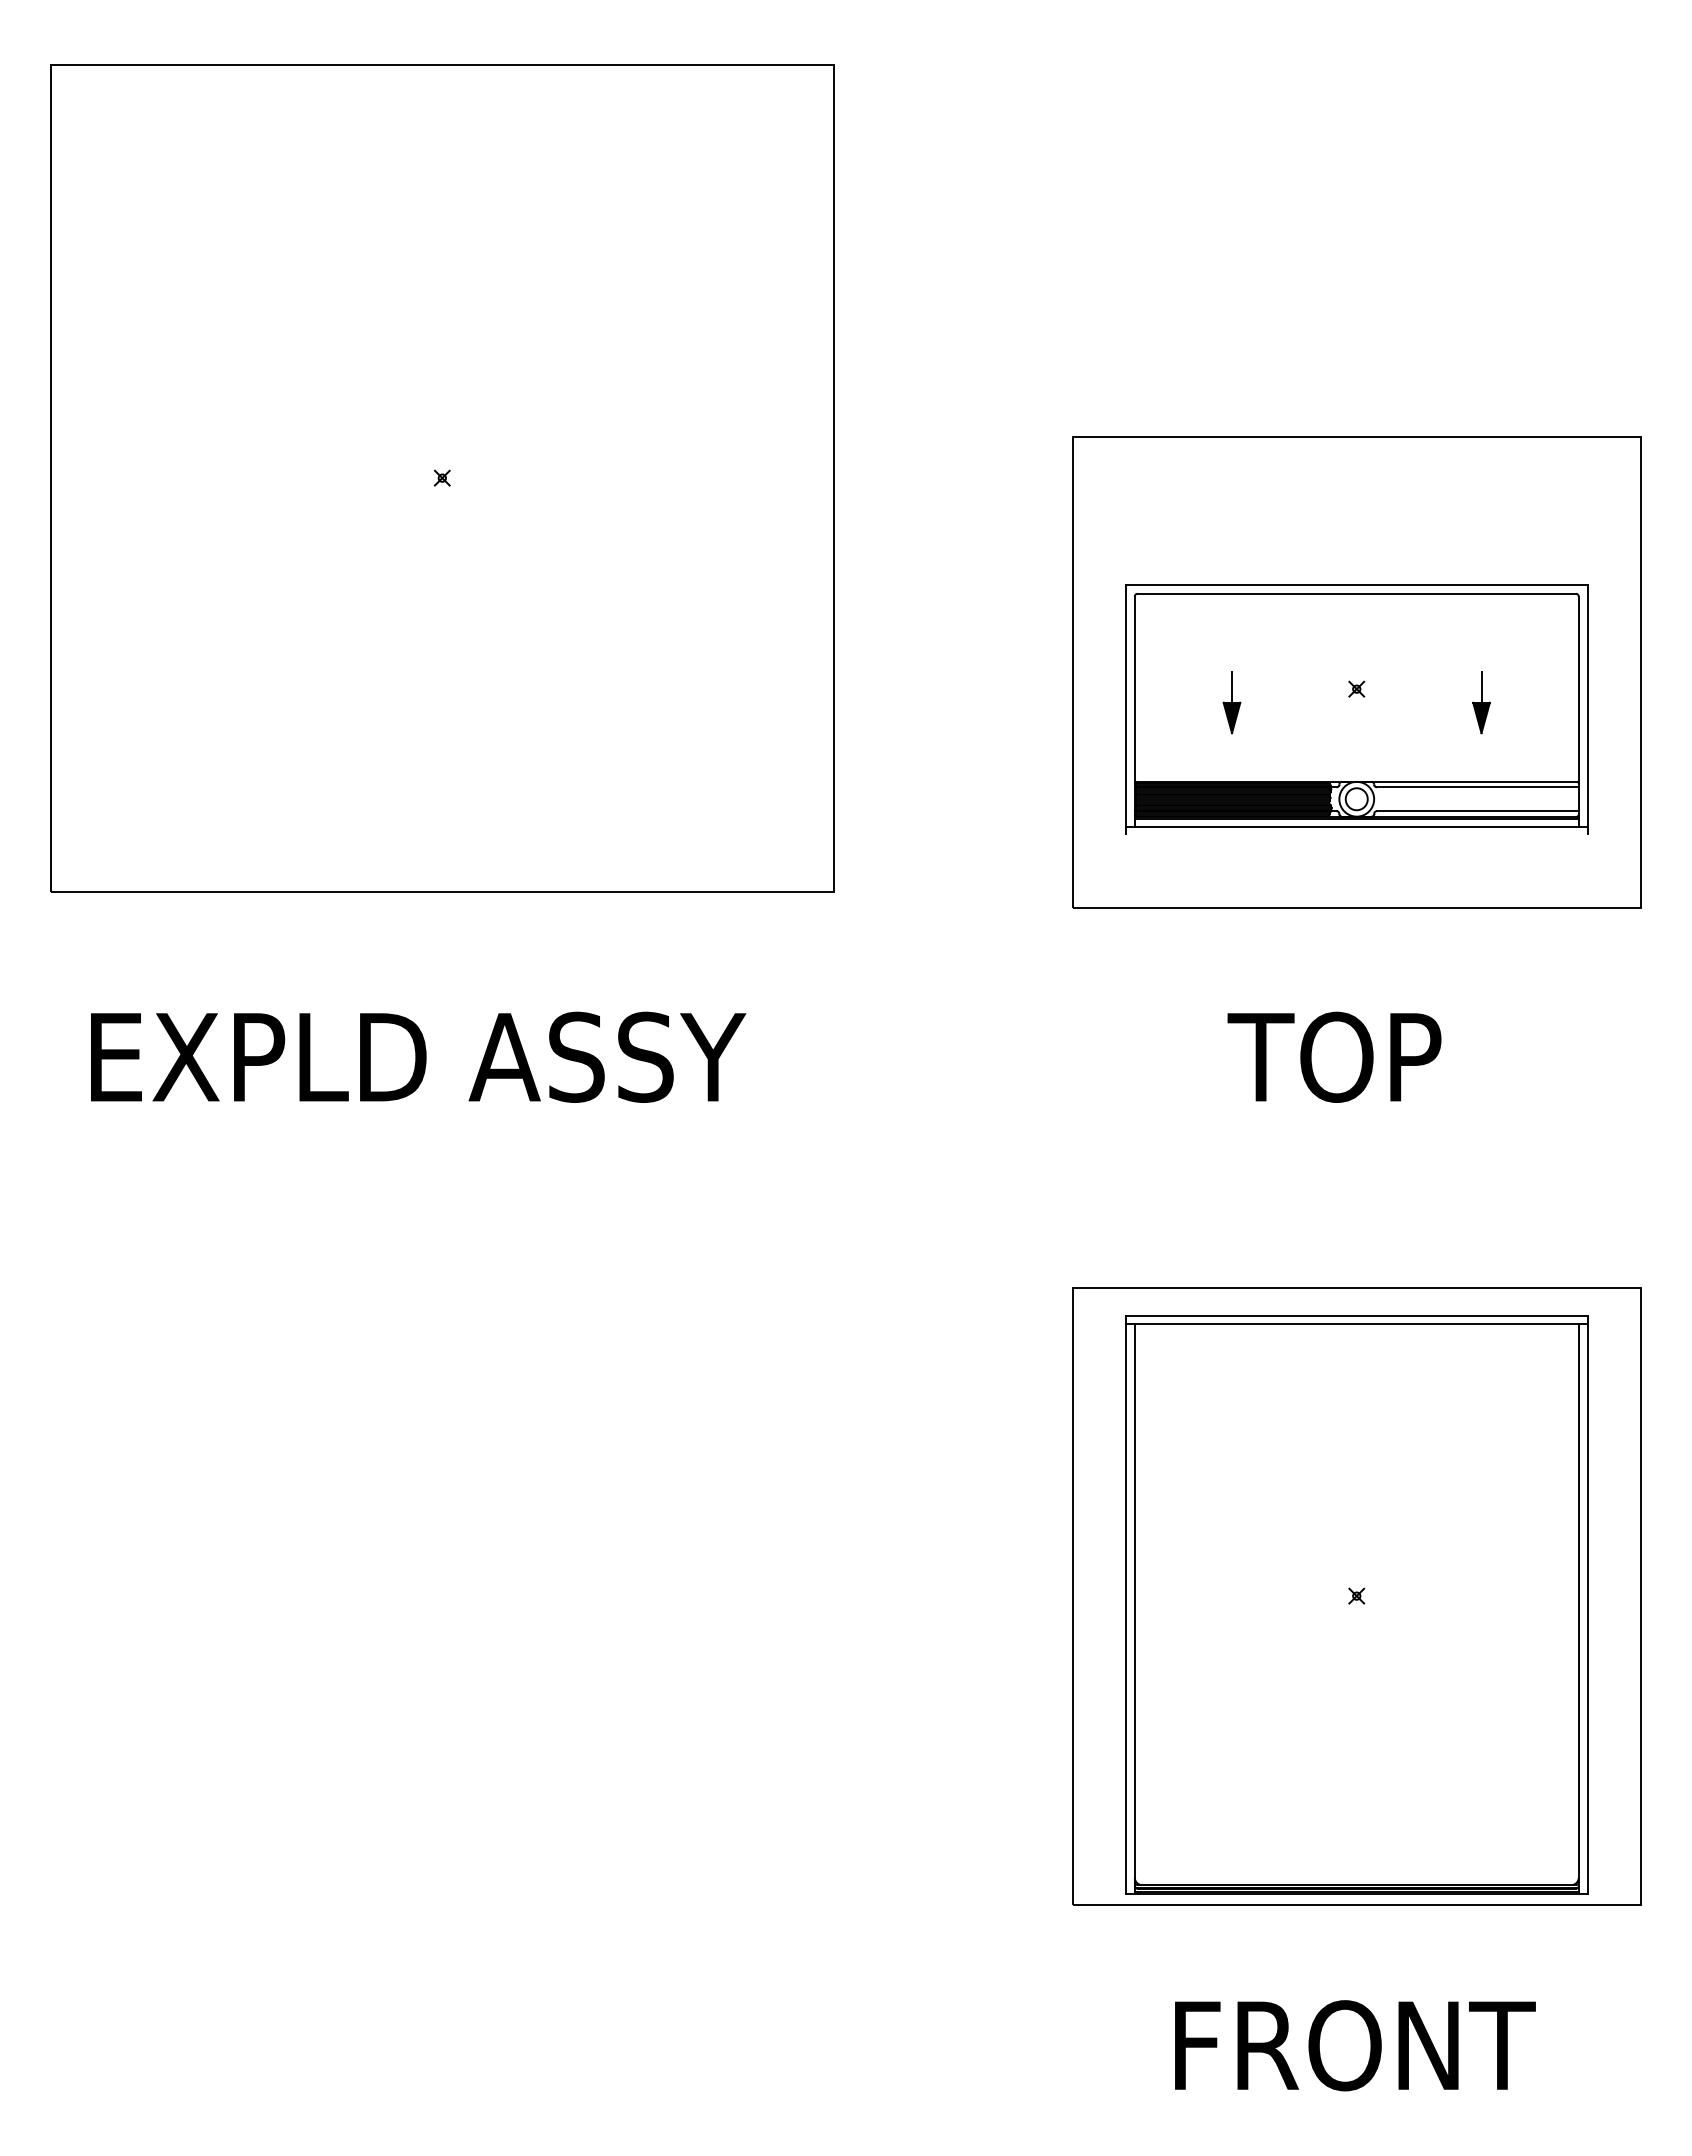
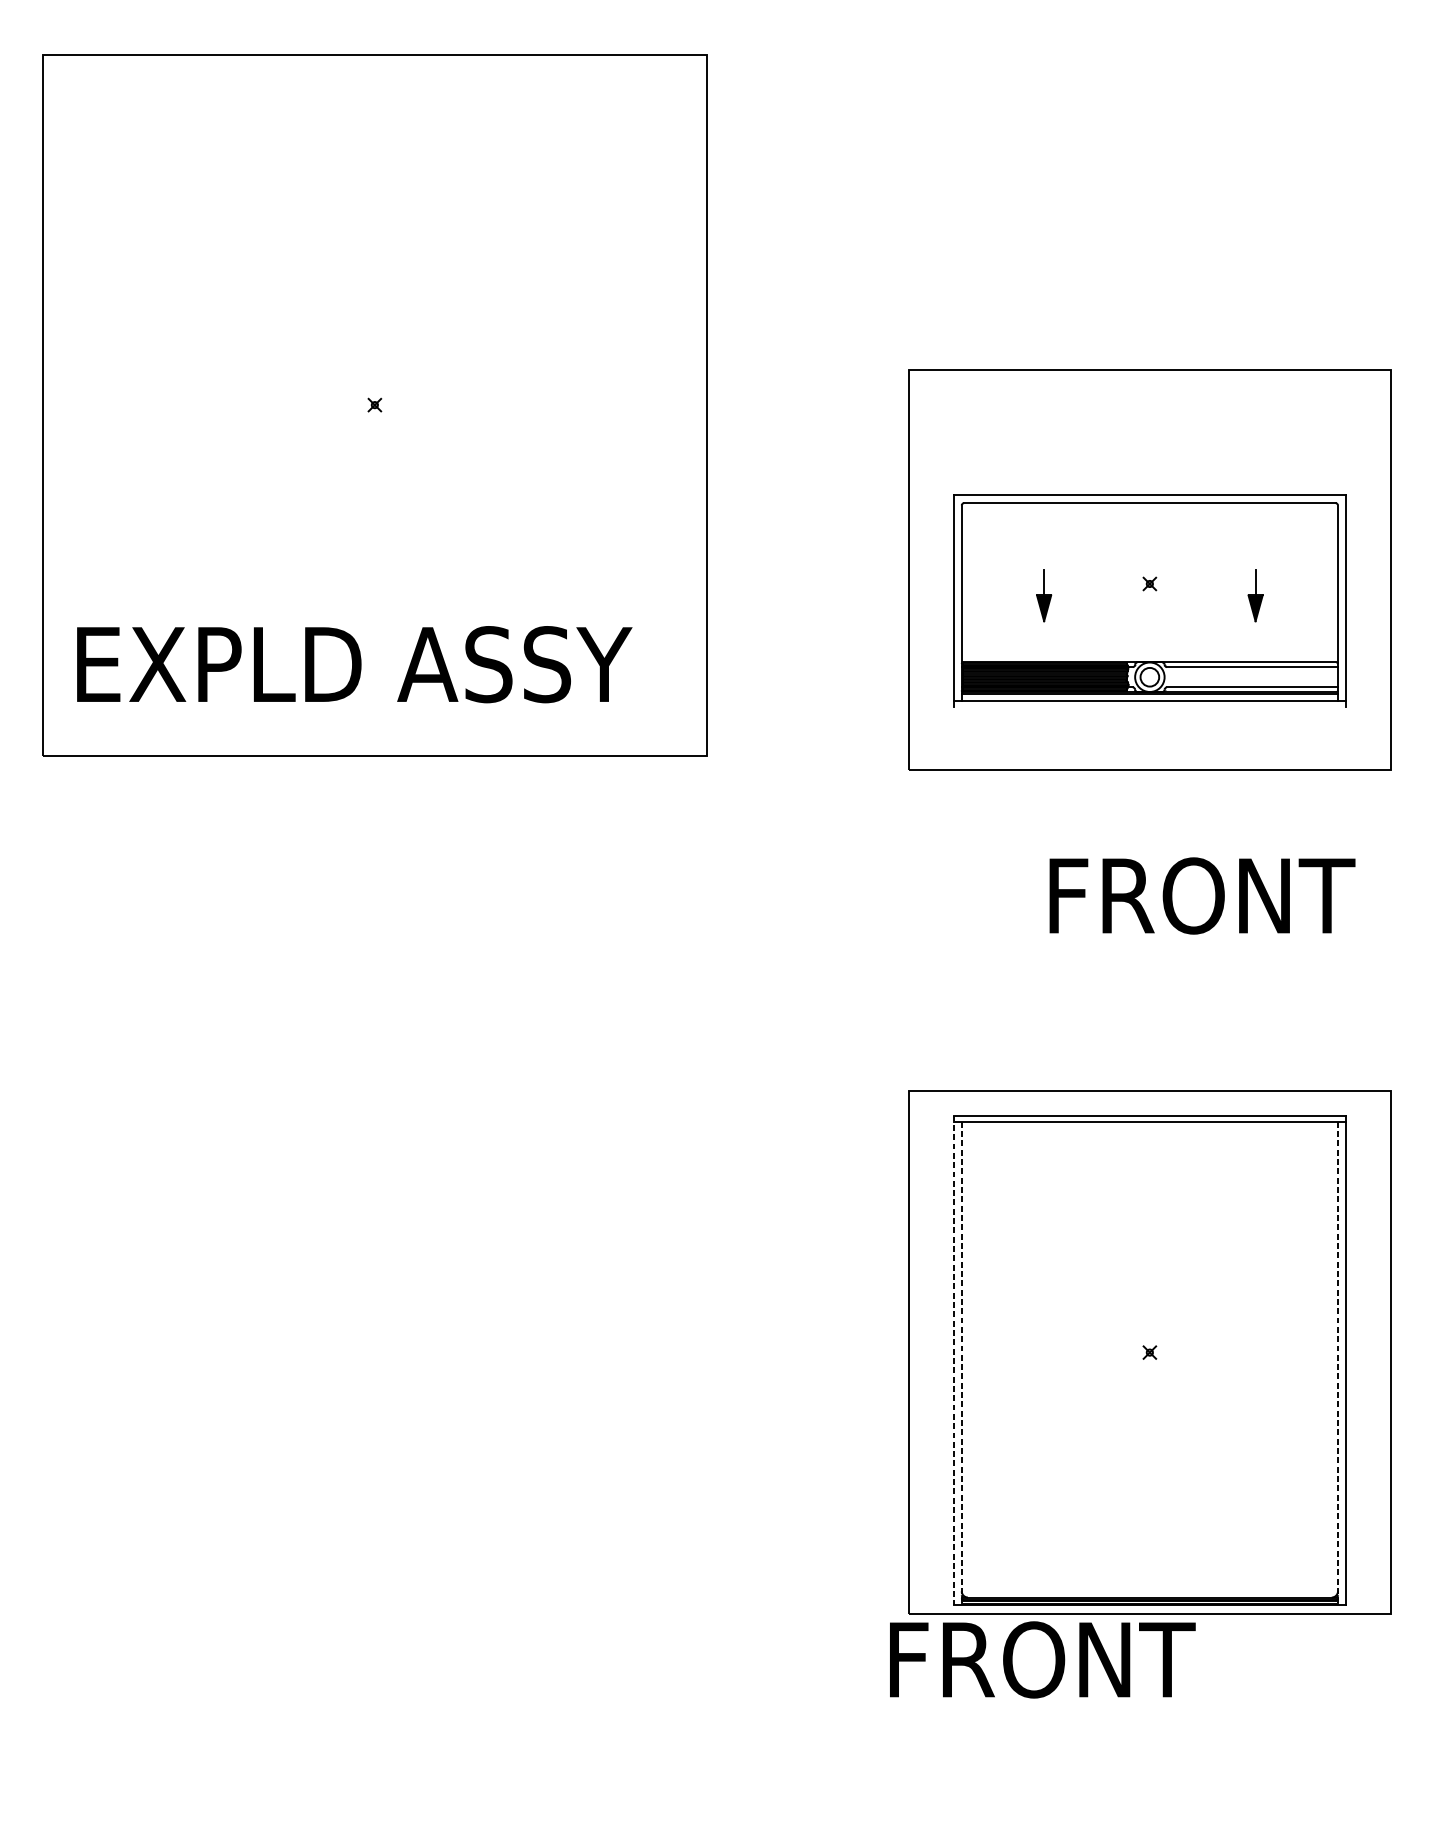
text: (418, 1056) -> (354, 663), moved
text: (1413, 1056) -> (1197, 895), TOP -> FRONT
line: (1125, 1605) -> (953, 1360), solid -> dashed
line: (1134, 1608) -> (961, 1363), solid -> dashed
line: (1578, 1608) -> (1337, 1363), solid -> dashed
text: (1355, 2045) -> (1042, 1659), moved

